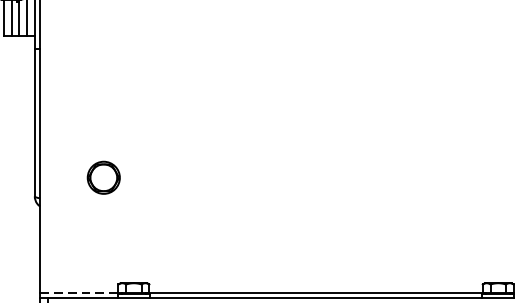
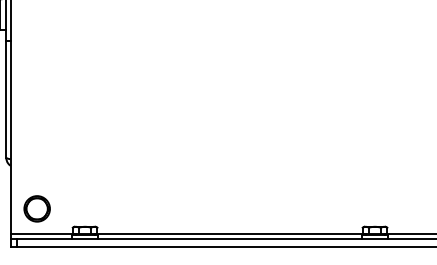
part: (102, 177) -> (36, 208), moved
line: (81, 292) -> (43, 234), dashed -> solid

